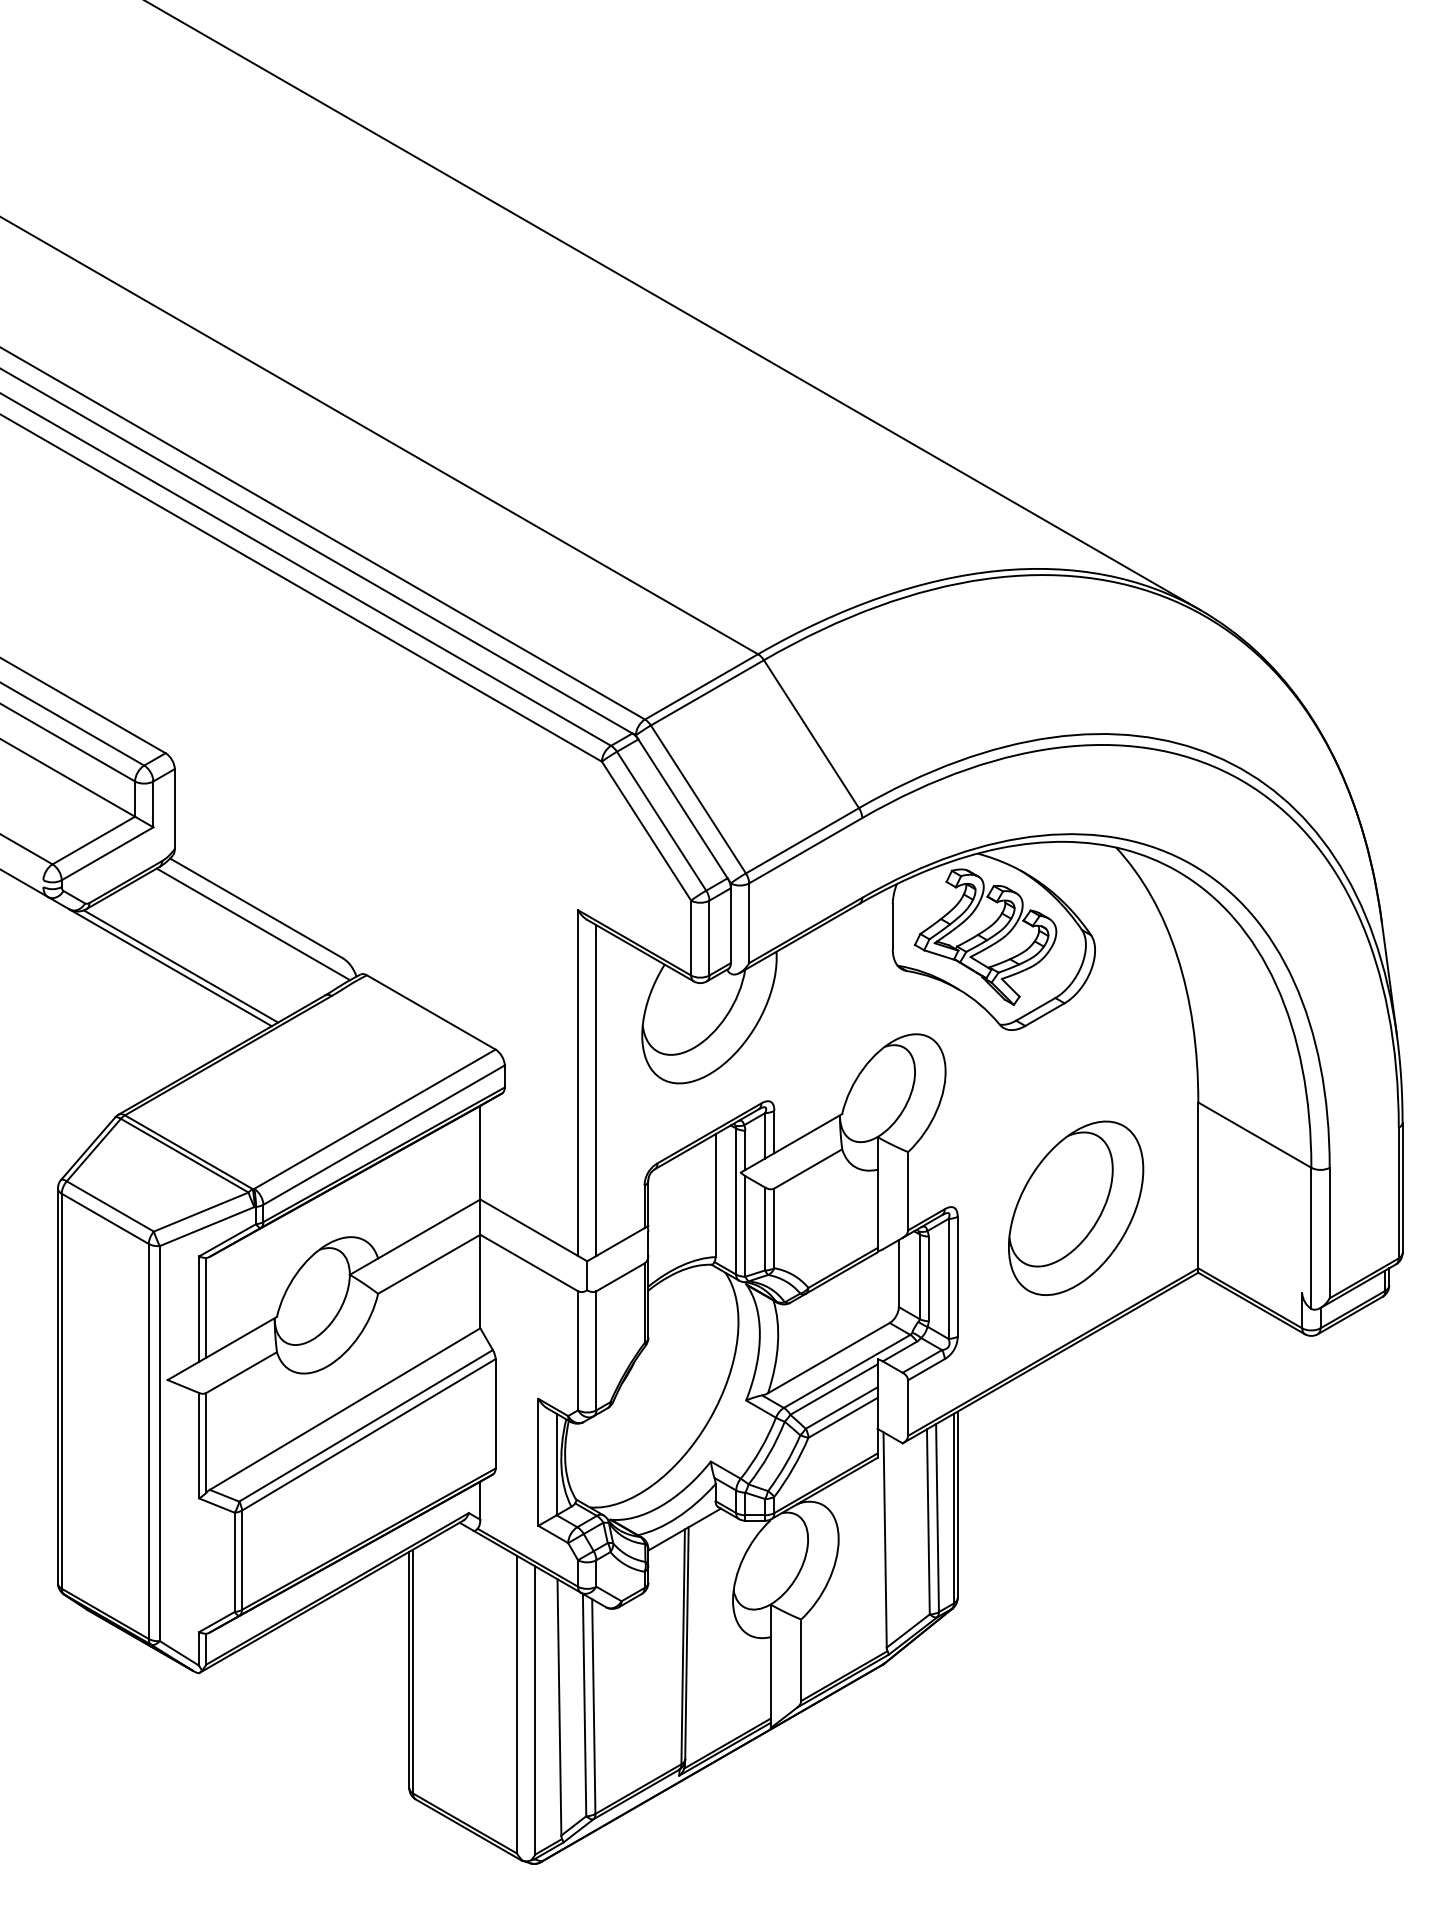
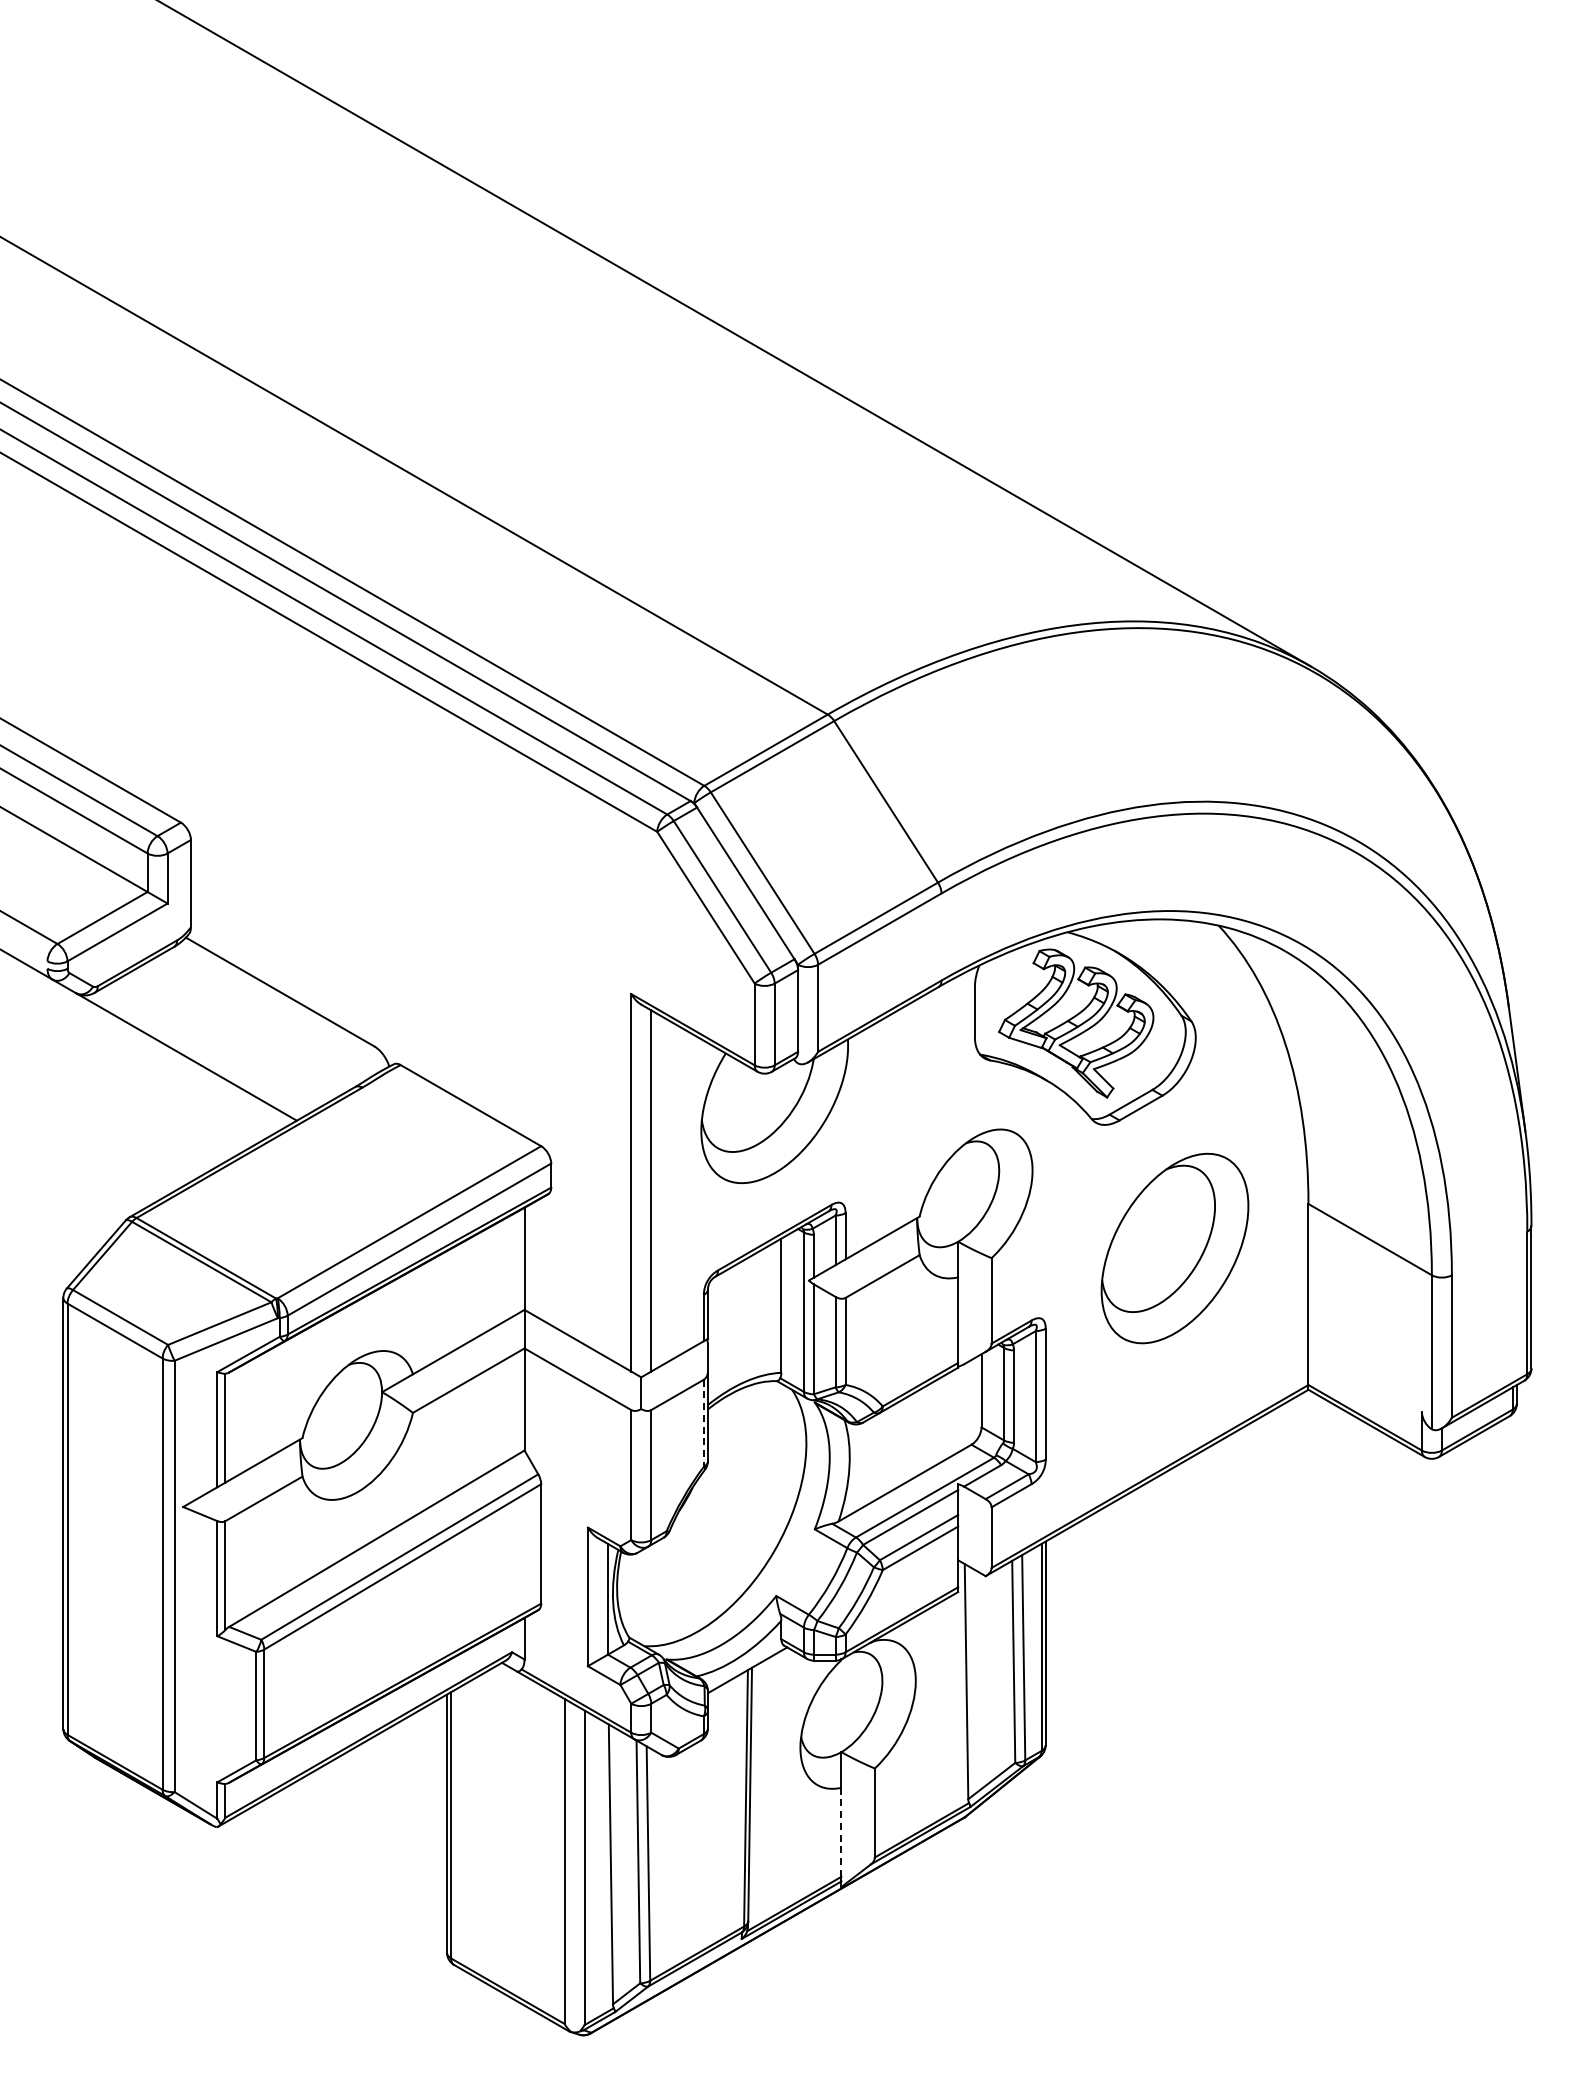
line: (253, 924) -> (276, 1009), removed
line: (180, 966) -> (197, 1055), removed
part: (1075, 1208) -> (1174, 1248), moved
line: (644, 1303) -> (703, 1423), solid -> dashed
line: (770, 1678) -> (841, 1832), solid -> dashed

